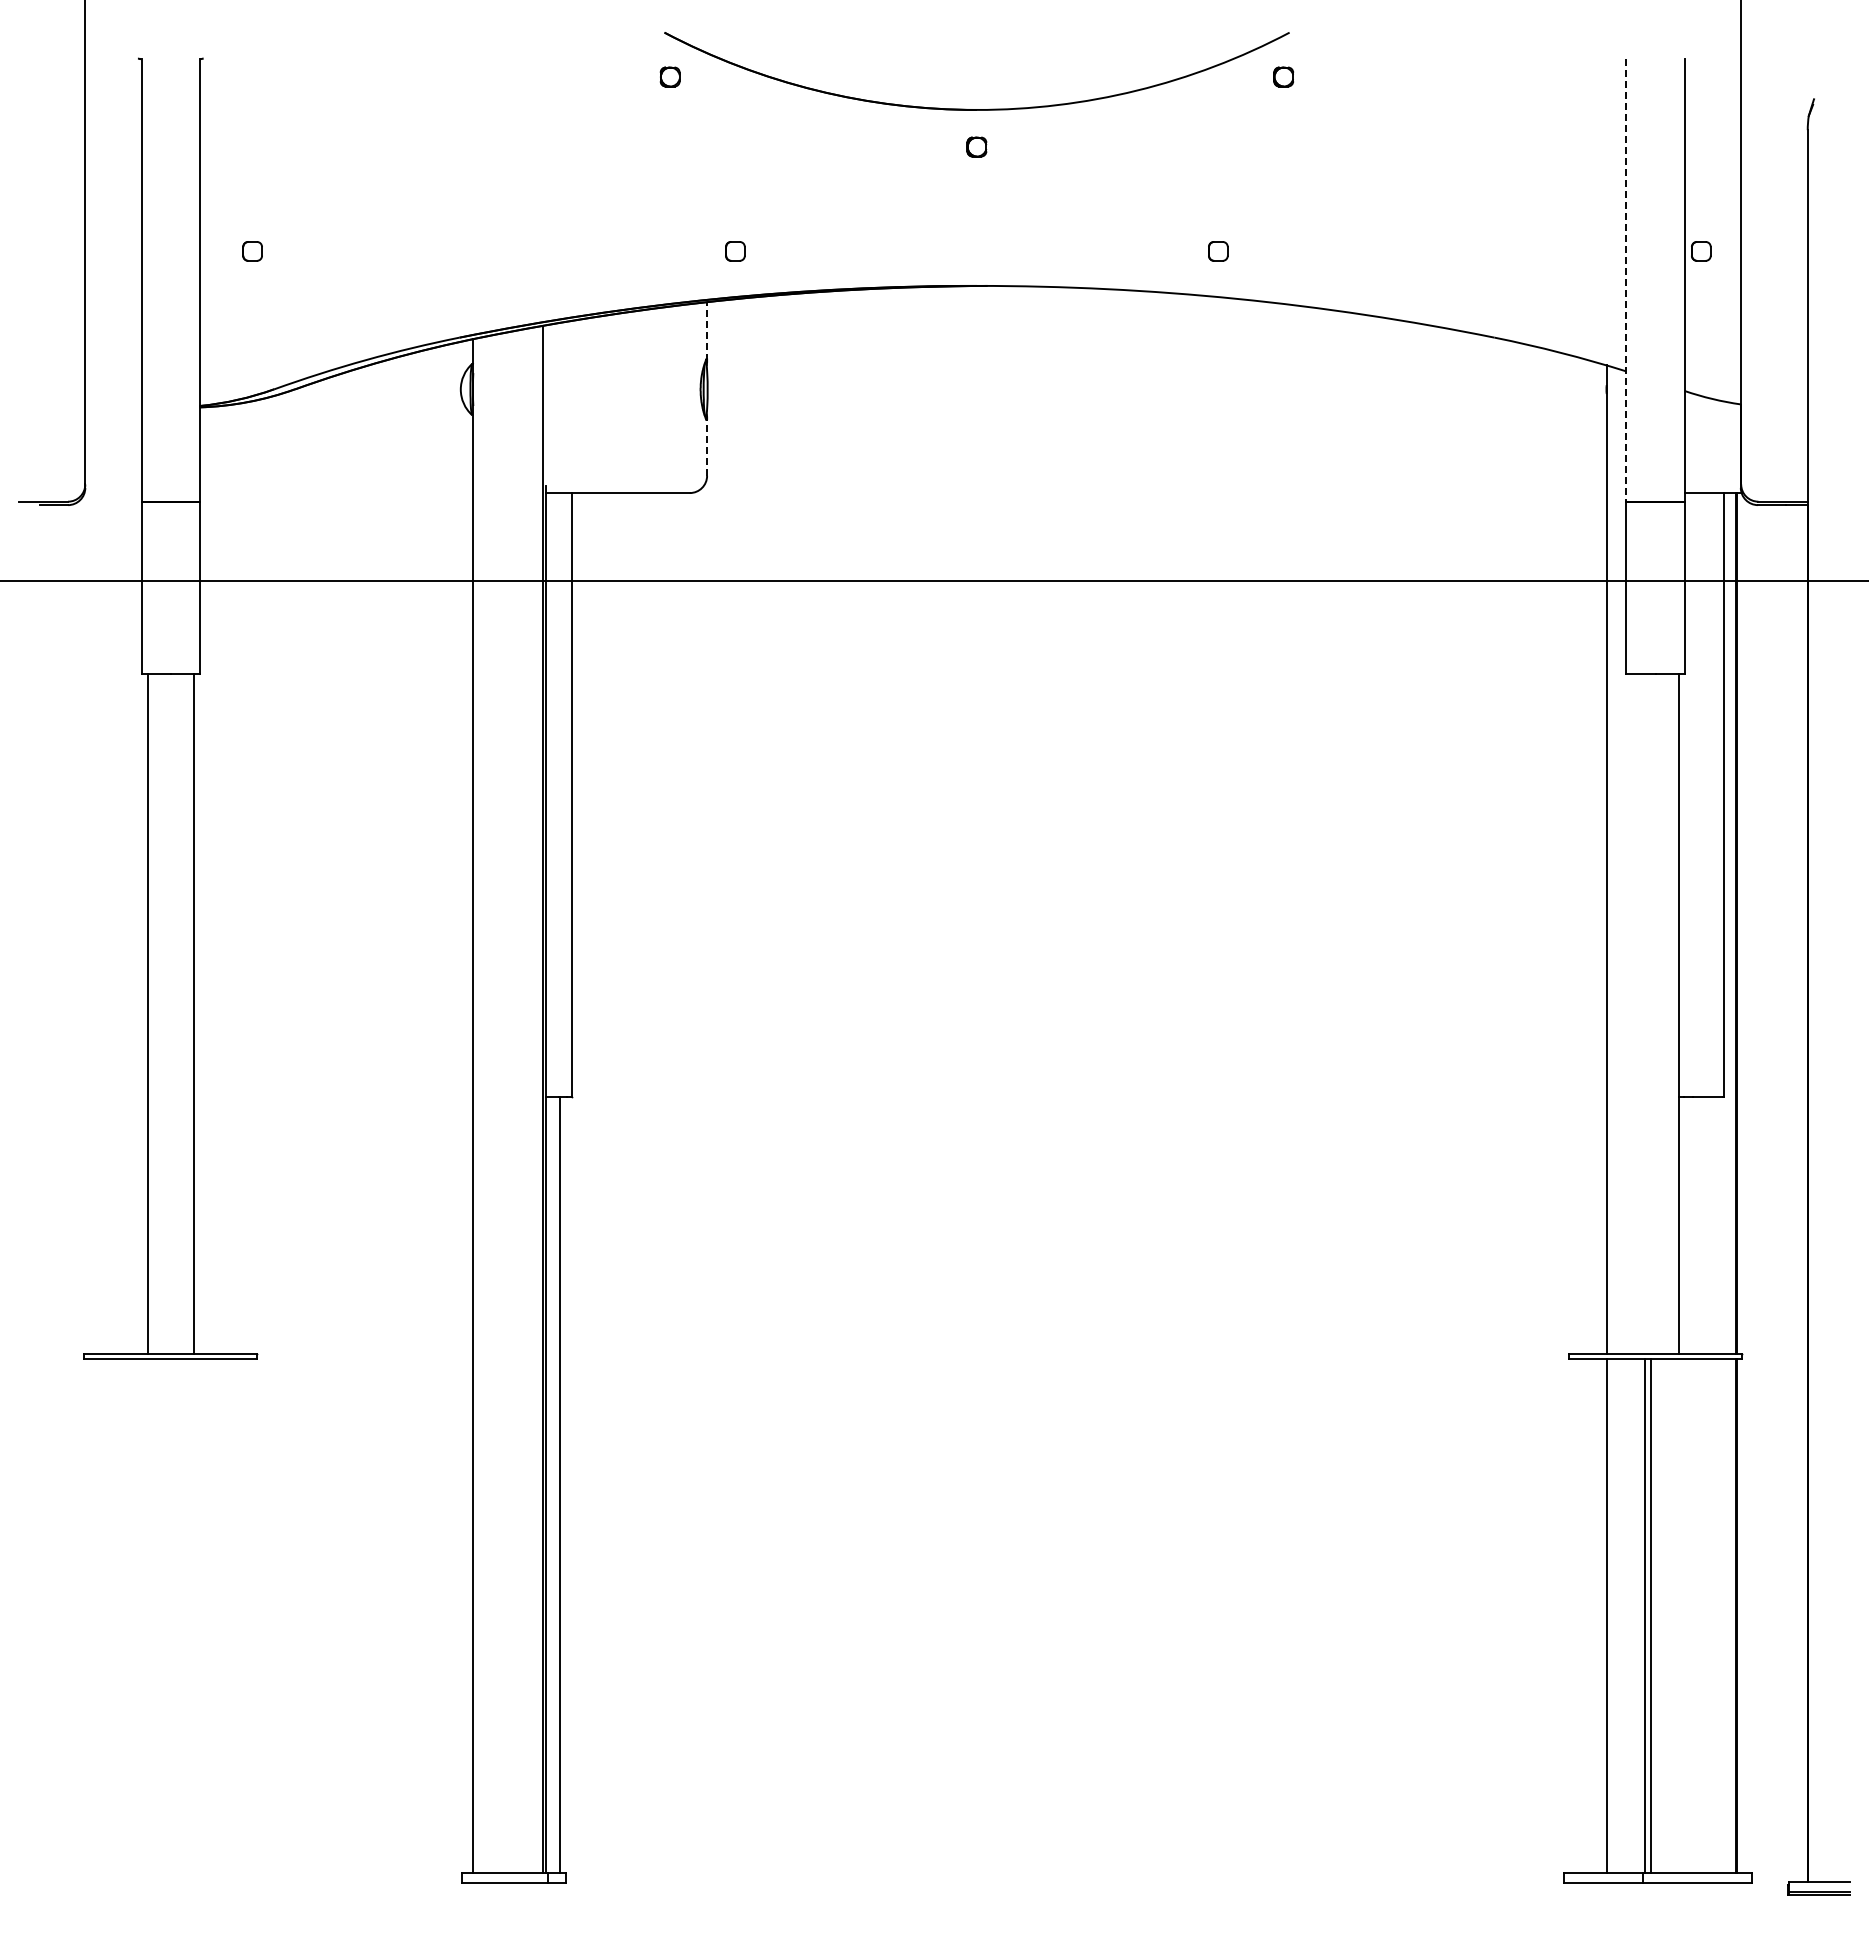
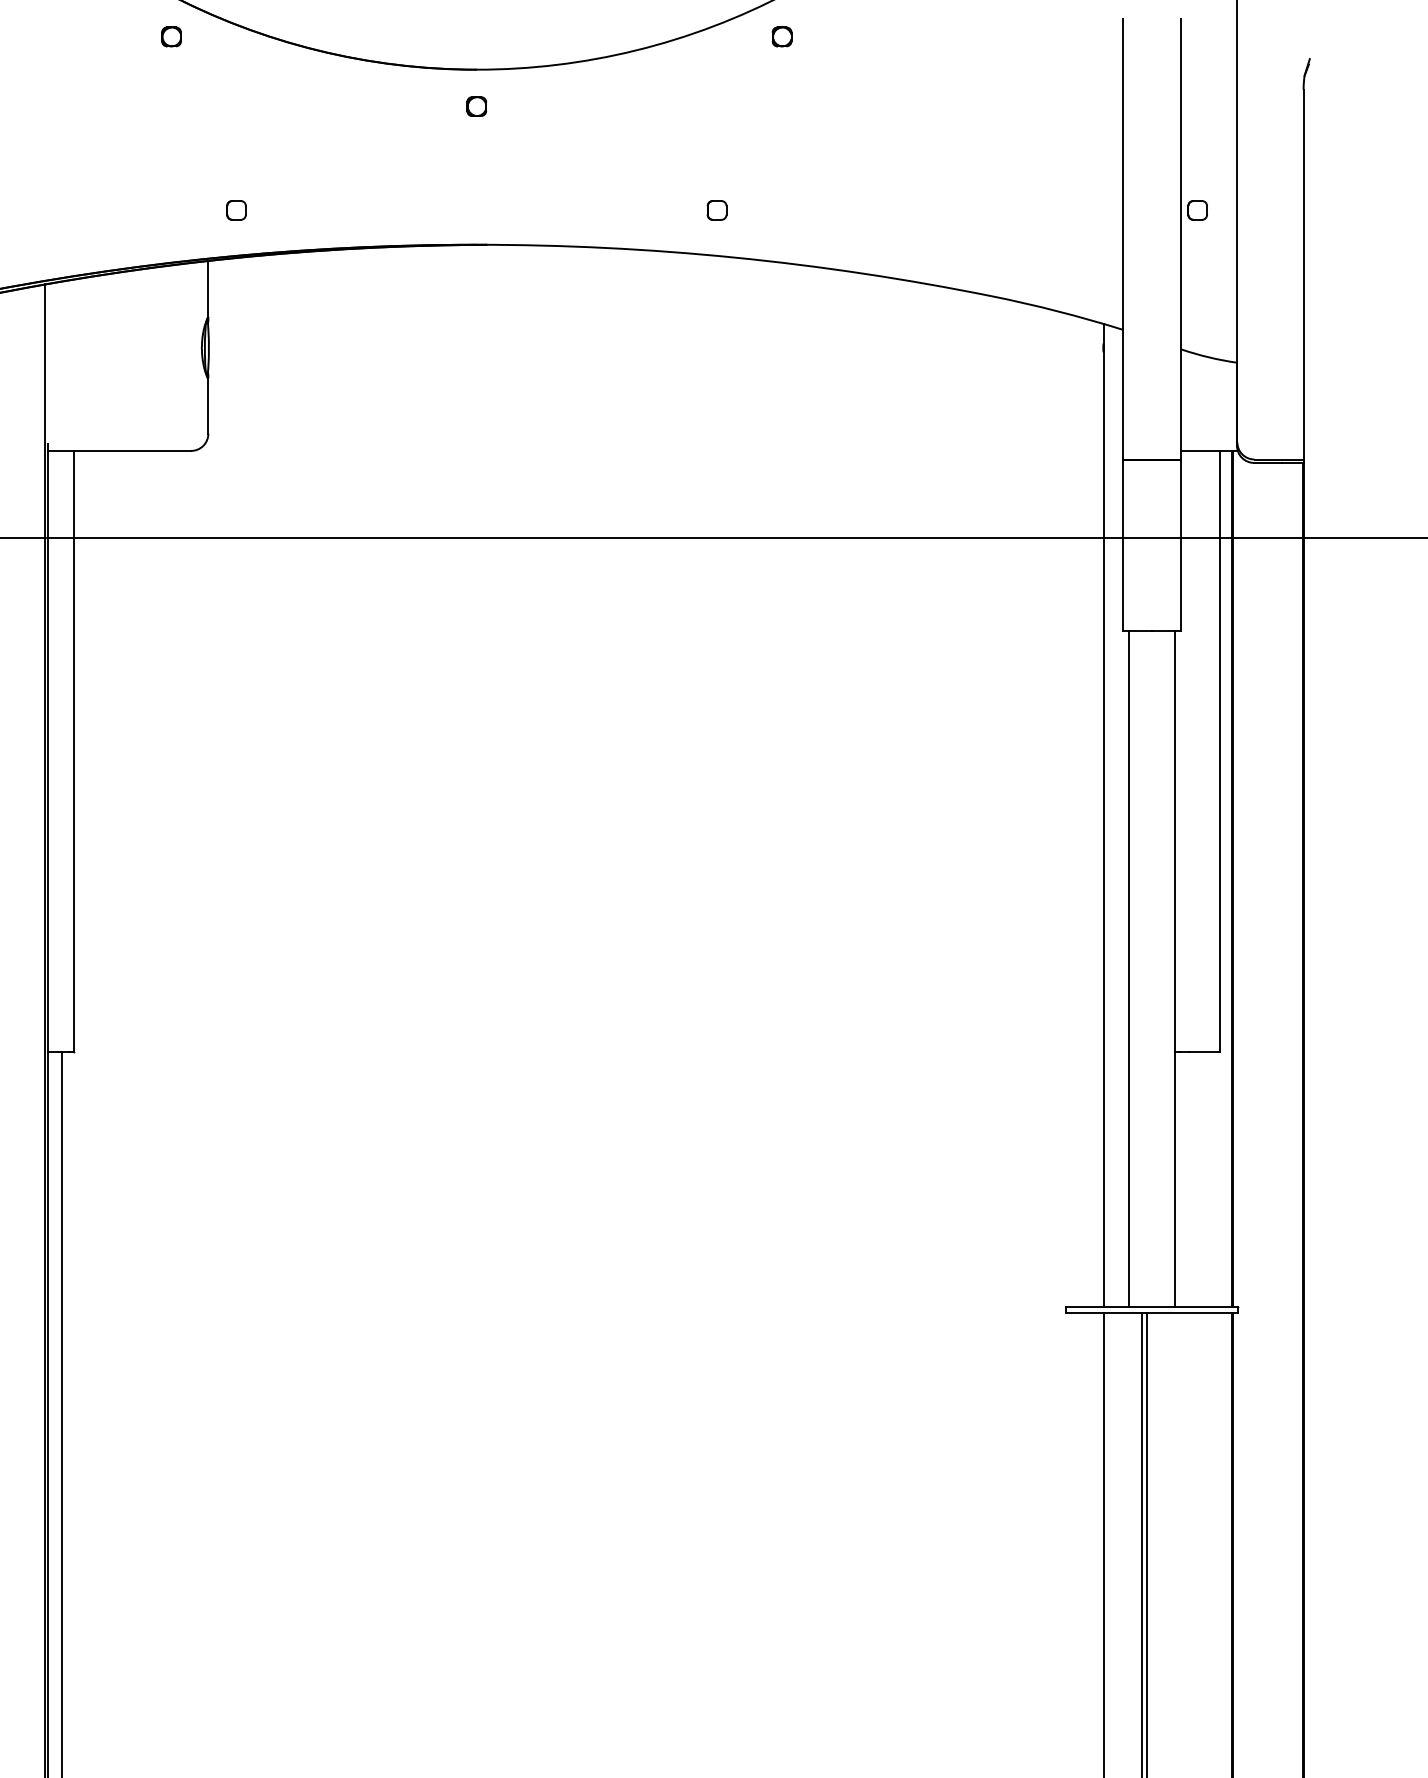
line: (1626, 280) -> (1123, 239), dashed -> solid
line: (707, 330) -> (208, 289), dashed -> solid
line: (707, 447) -> (208, 405), dashed -> solid
line: (1632, 1013) -> (1129, 968), added

